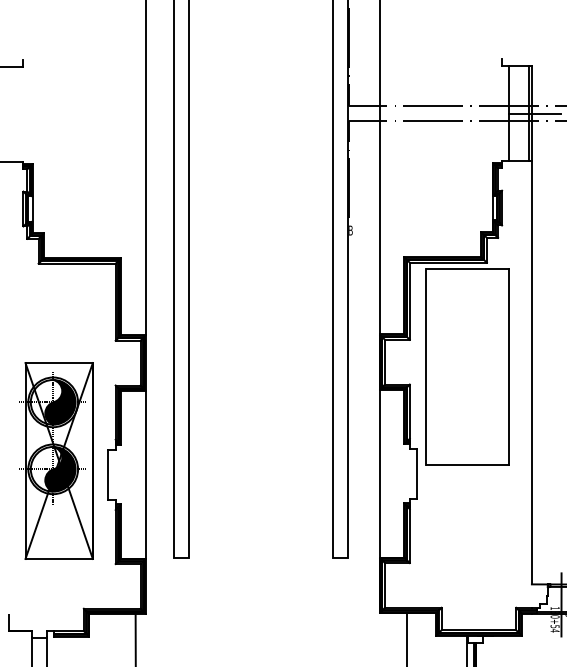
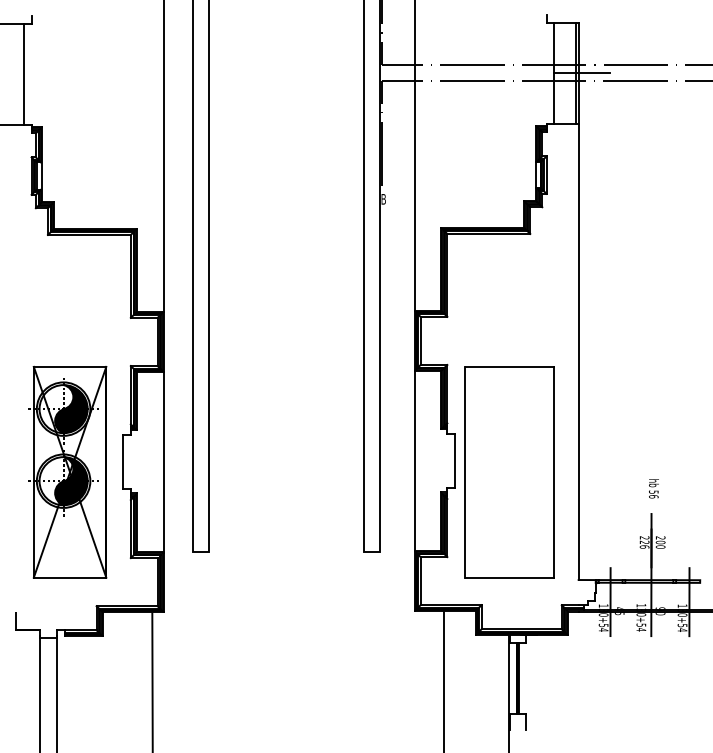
line: (15, 114) -> (23, 74), added
part: (467, 367) -> (509, 472), moved
part: (56, 460) -> (67, 471), moved

